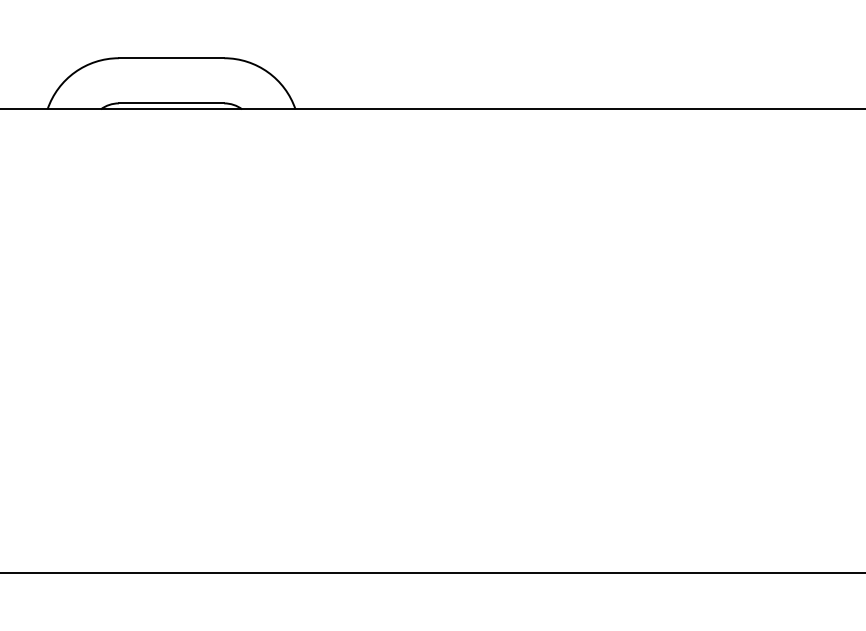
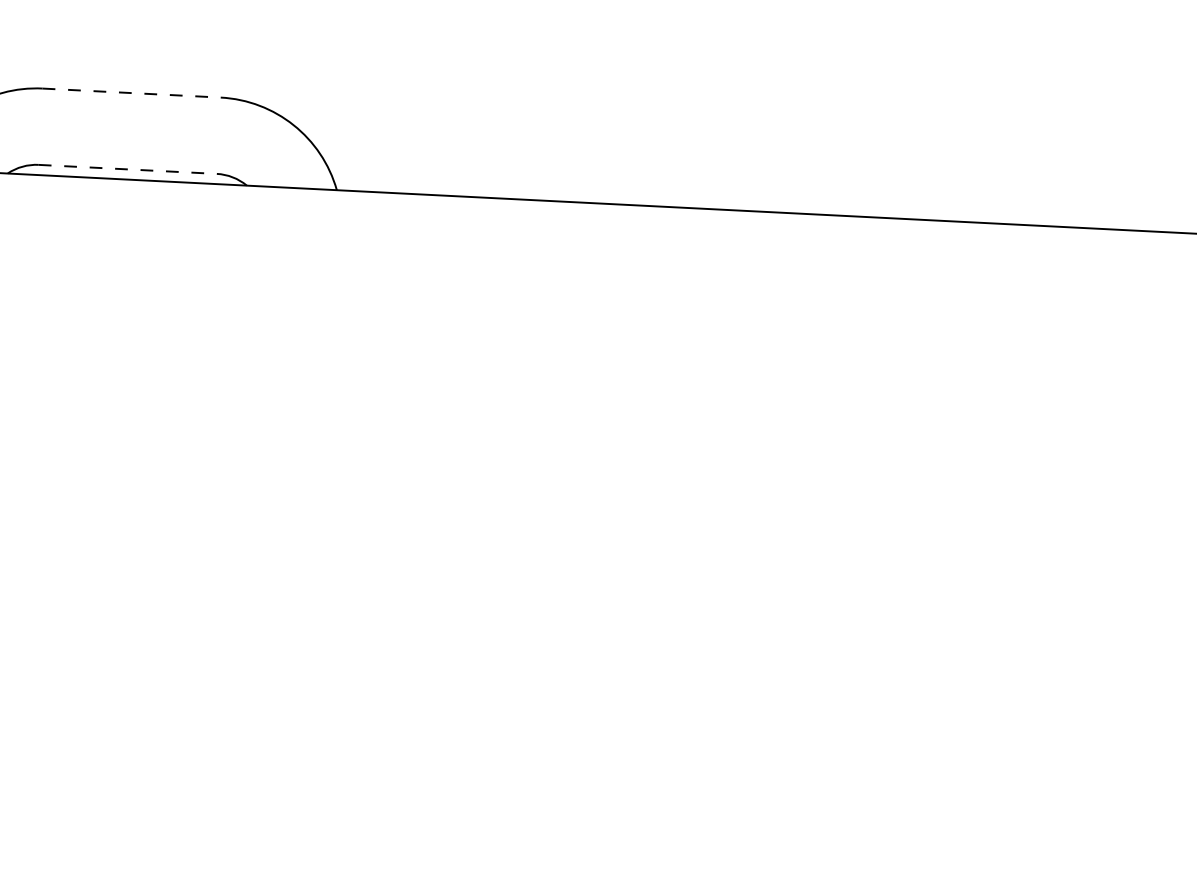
line: (171, 58) -> (131, 93), solid -> dashed
line: (171, 103) -> (127, 169), solid -> dashed

